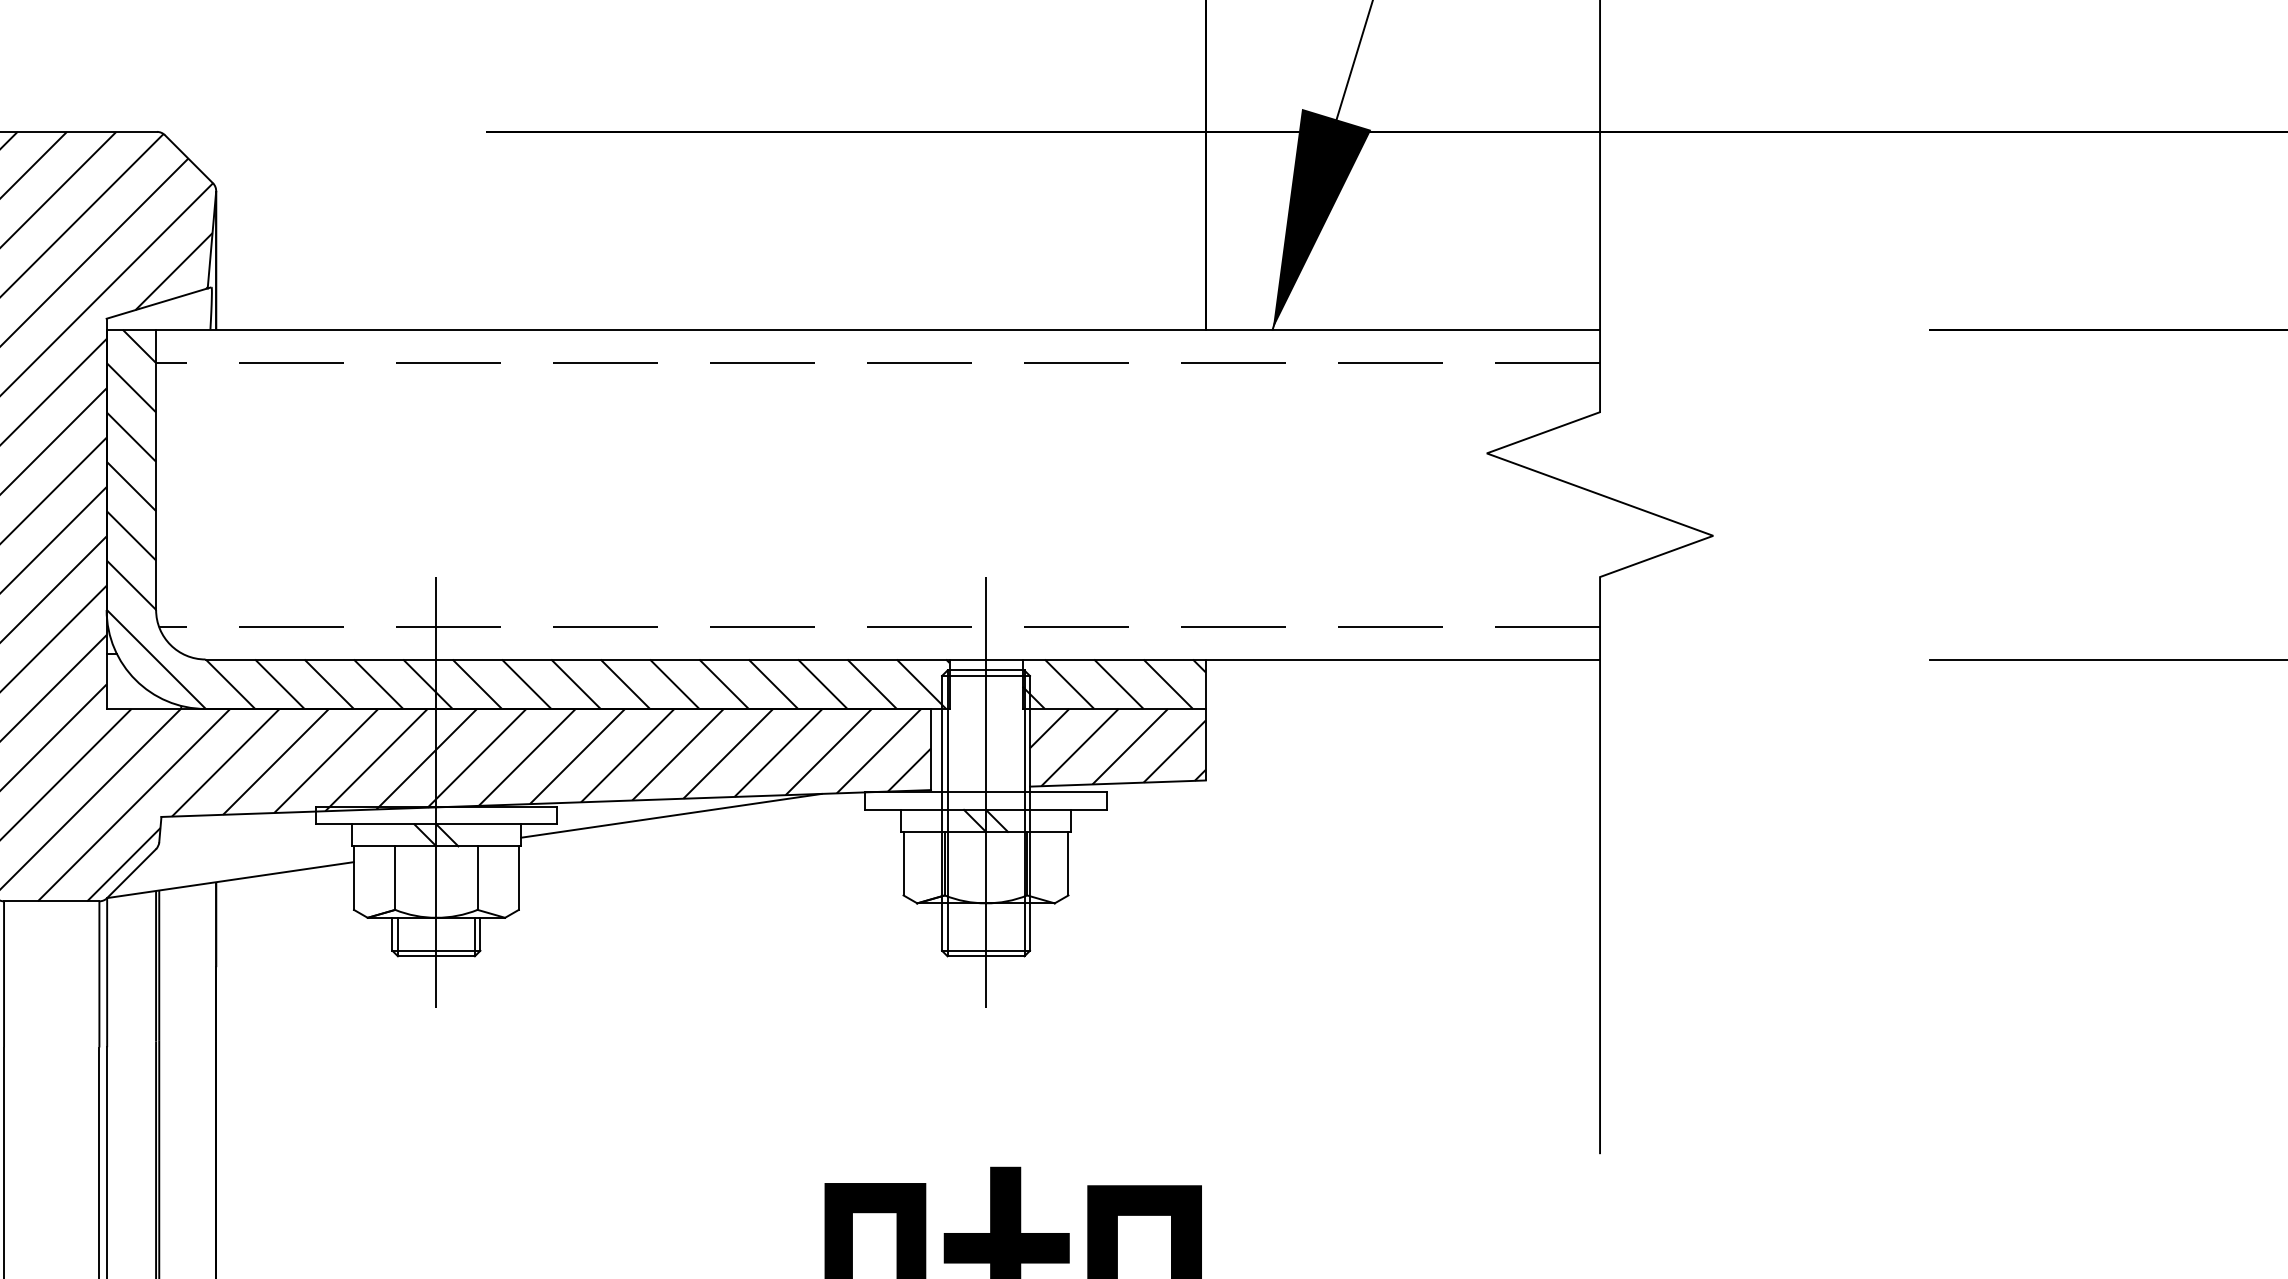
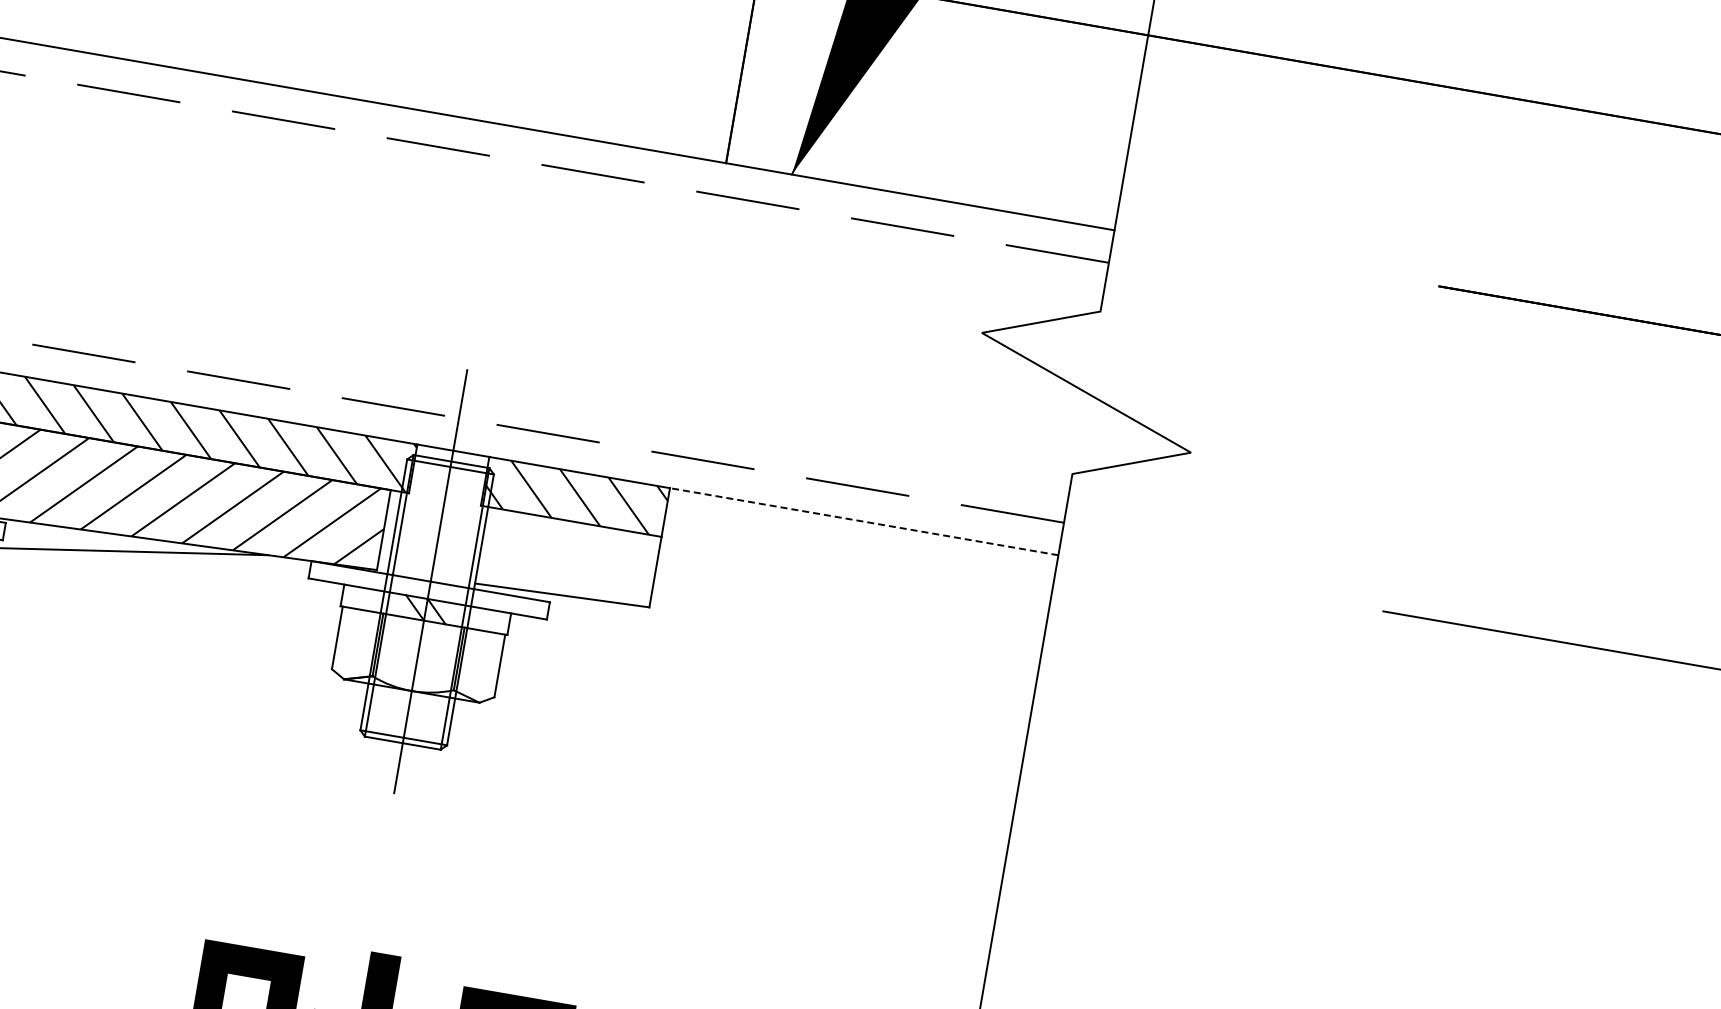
line: (1402, 659) -> (863, 521), solid -> dashed
hatch: (1117, 747) -> (567, 559), removed

